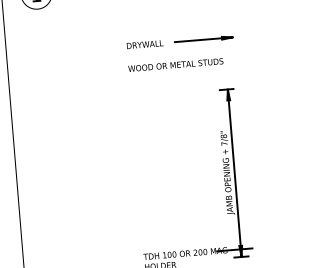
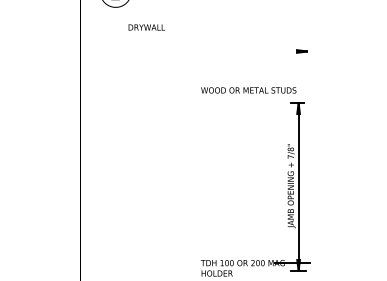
line: (203, 39) -> (278, 51), removed
text: (144, 44) -> (146, 27), moved
text: (175, 65) -> (248, 90), moved

